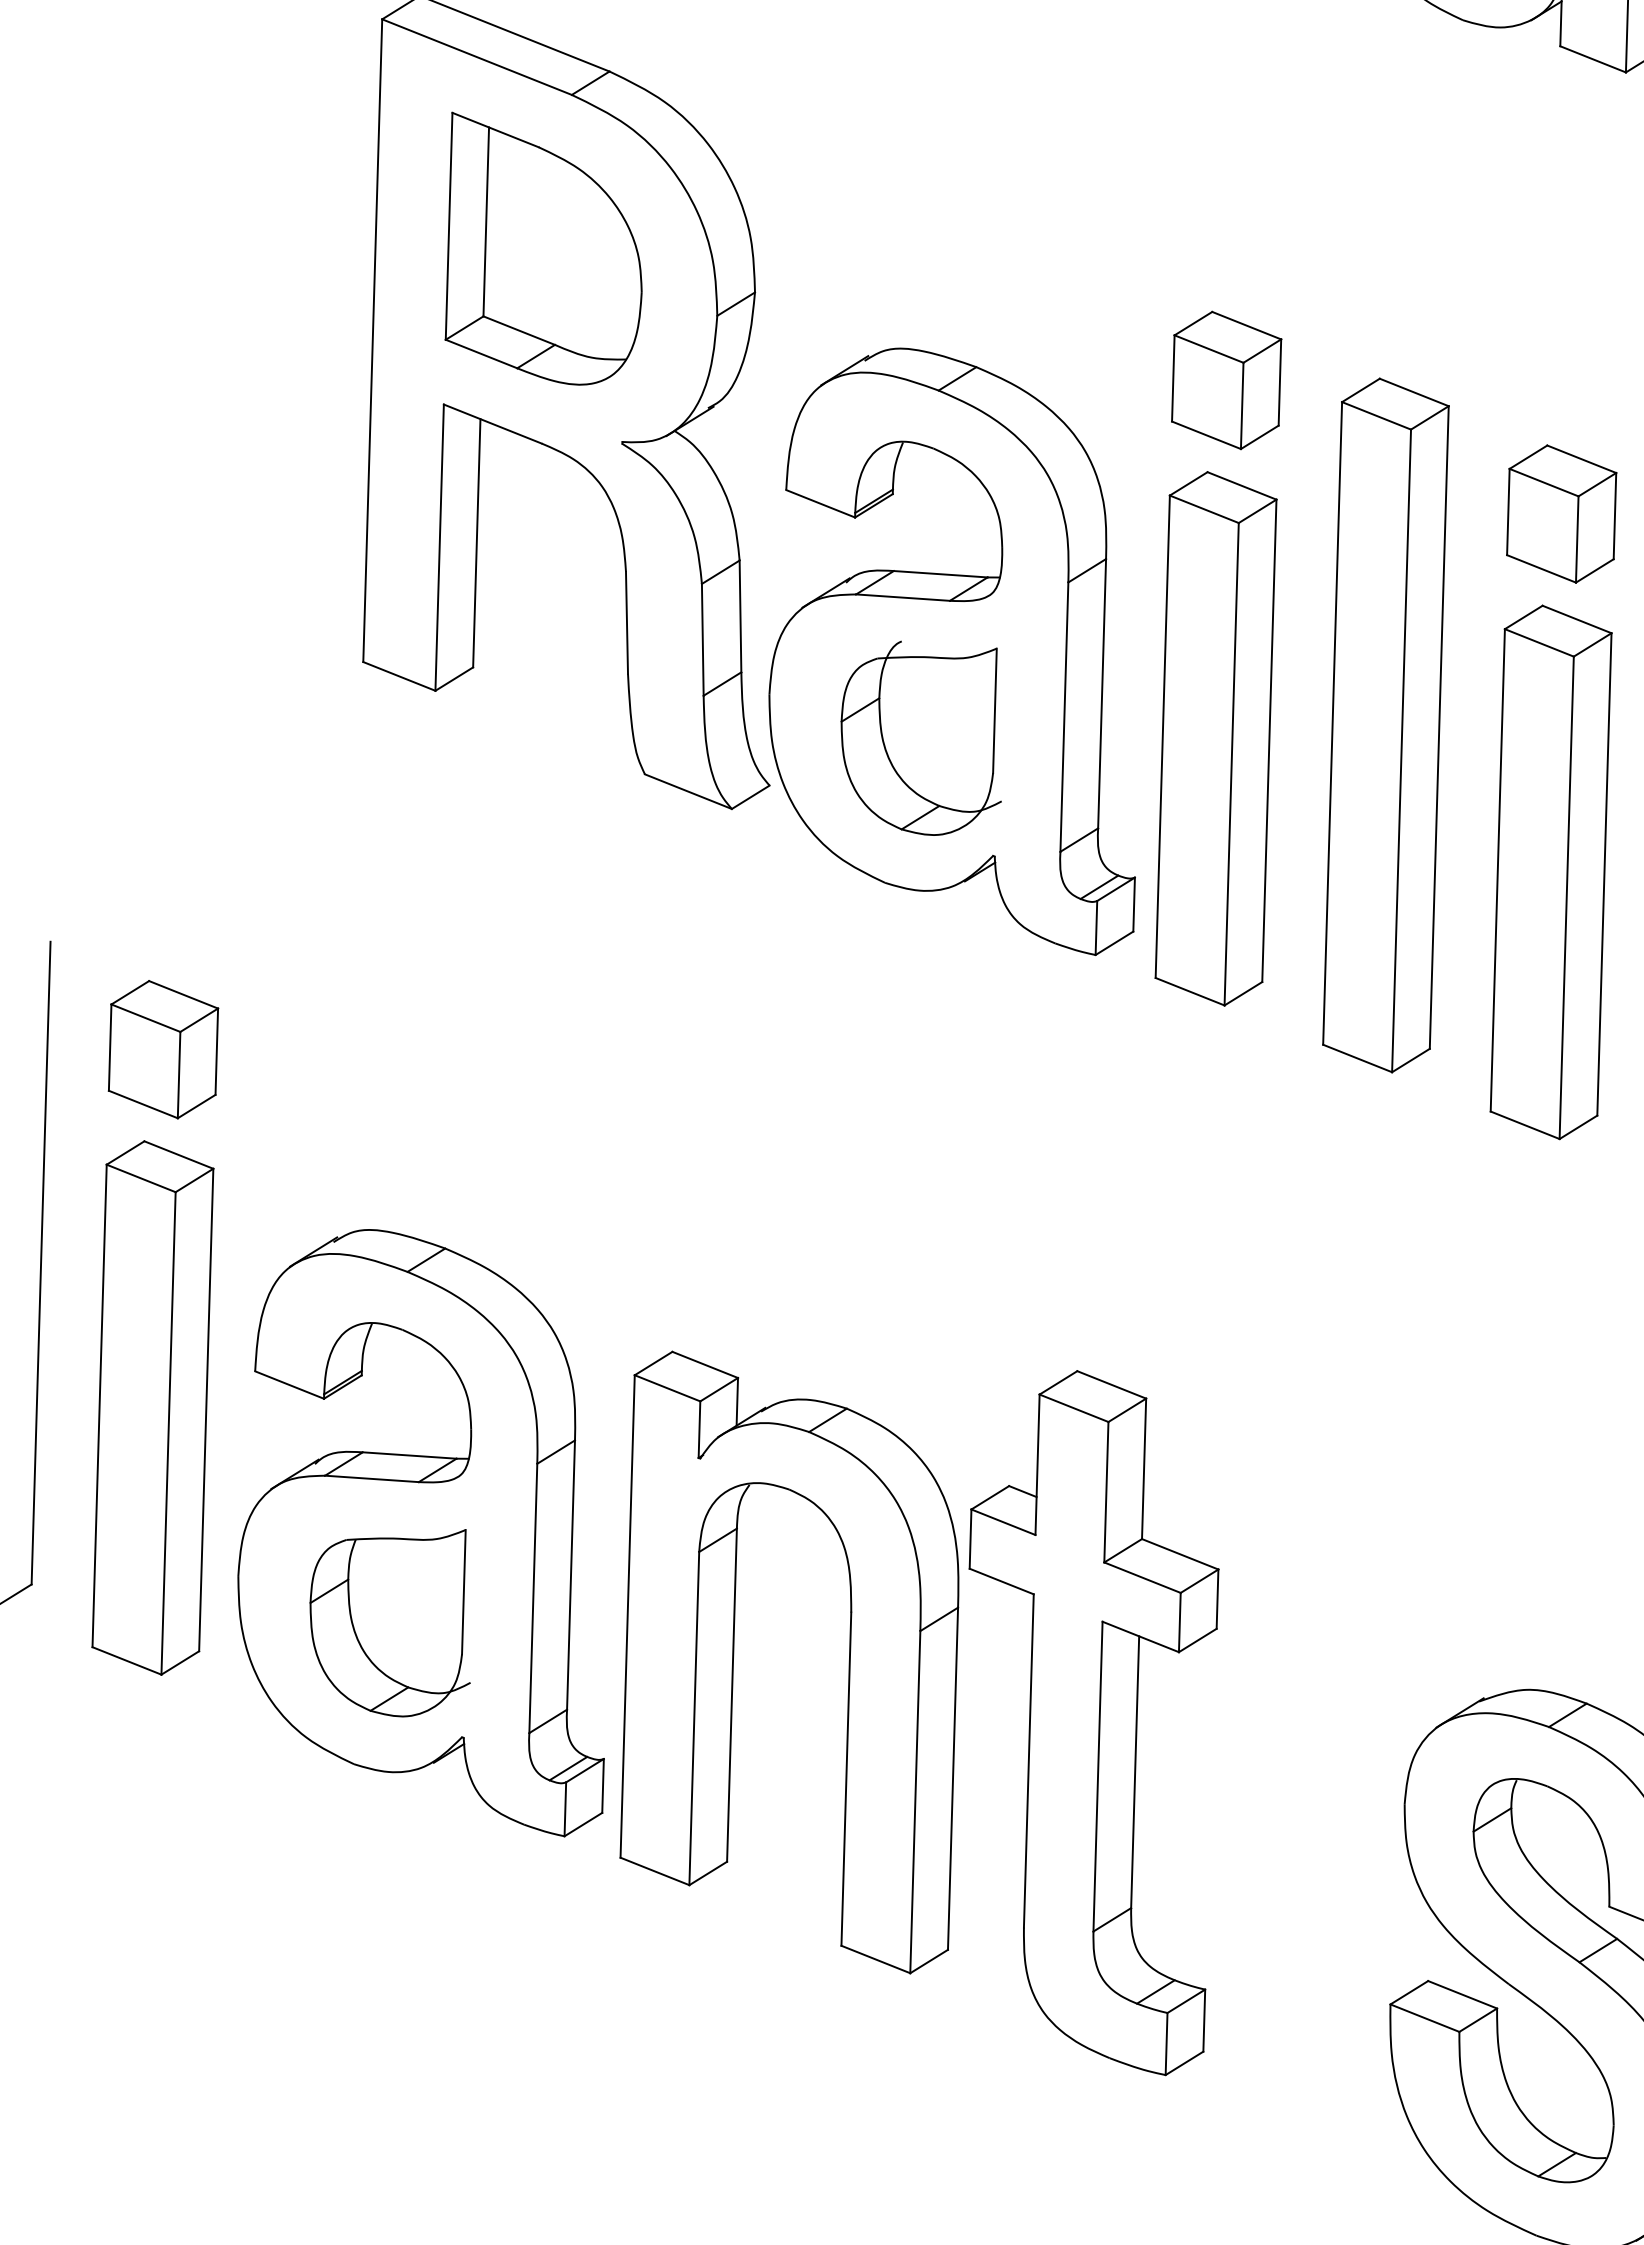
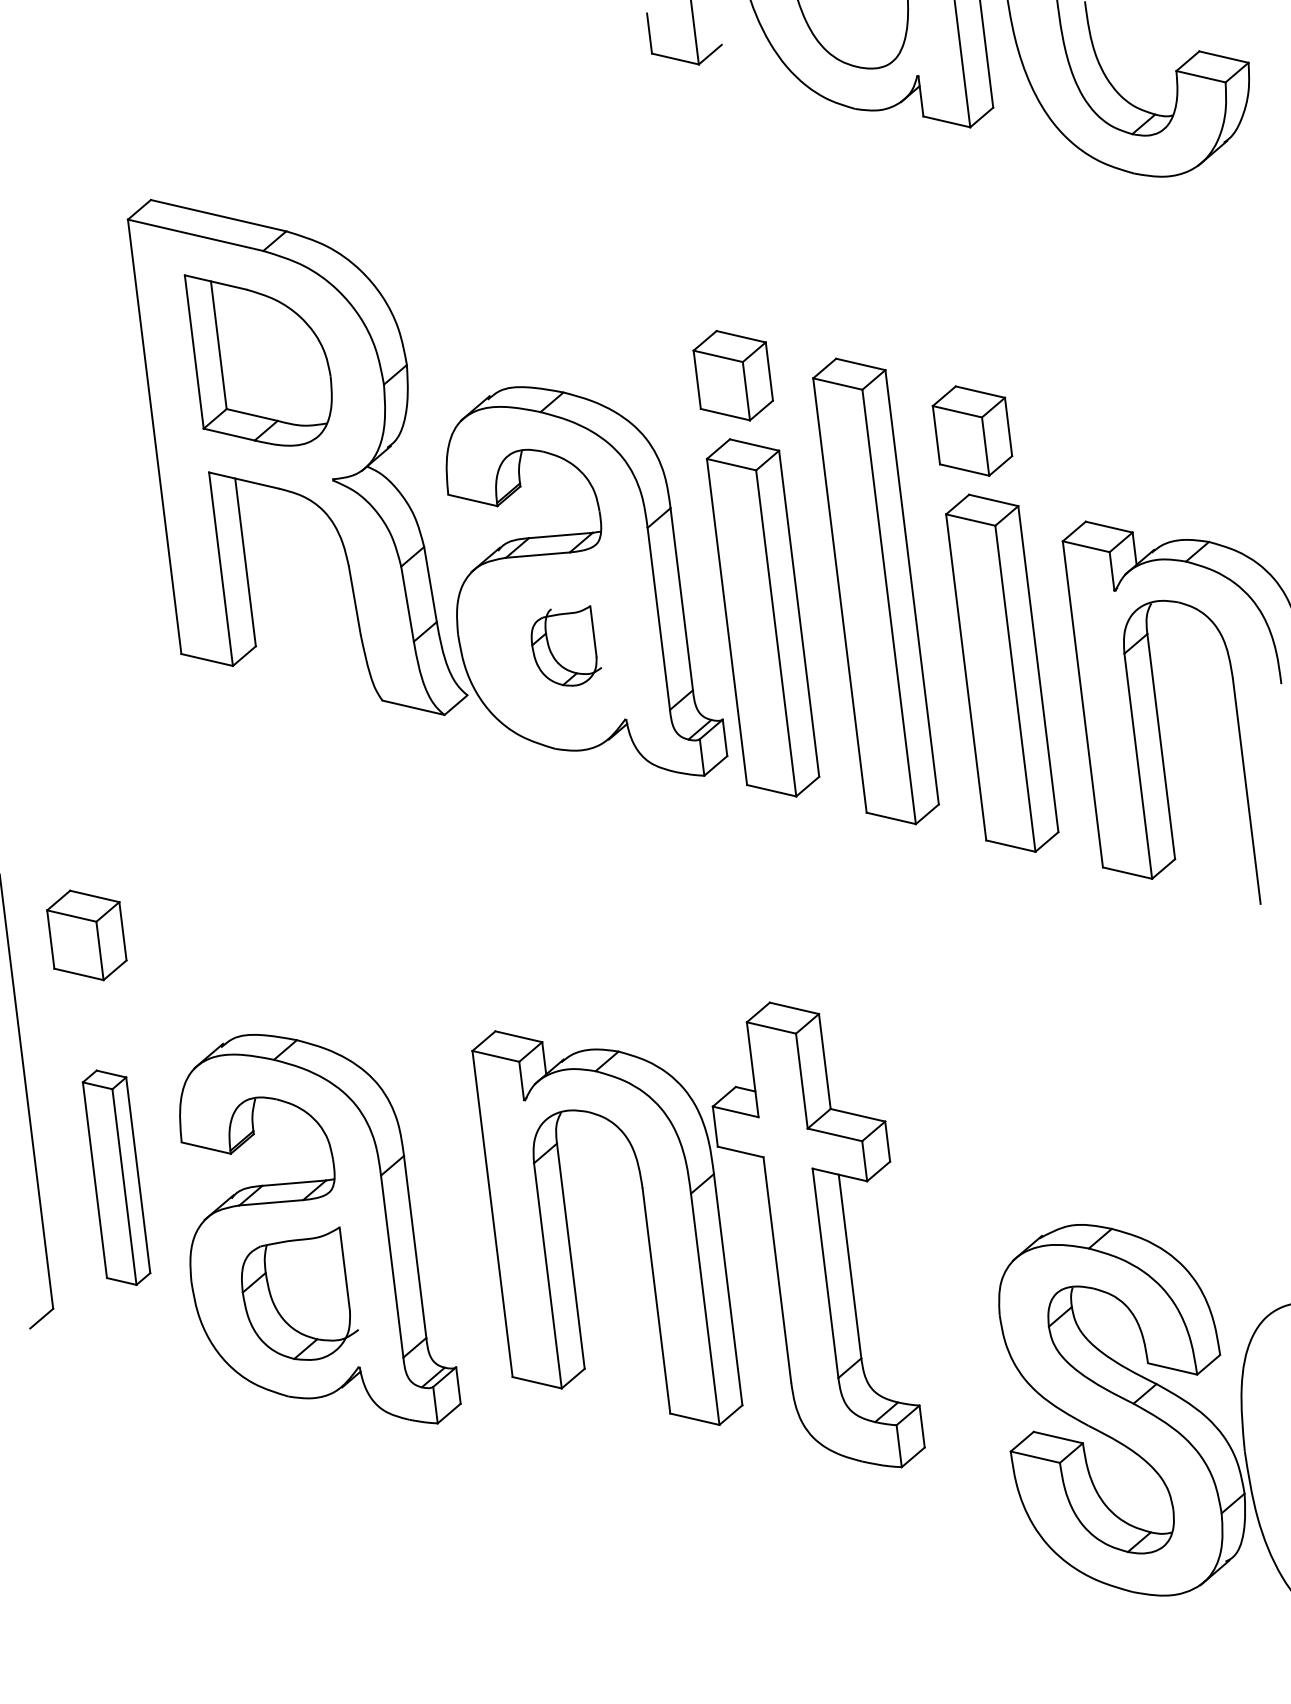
part: (924, 735) -> (566, 645), size x0.6
part: (152, 1407) -> (116, 1177), size x0.6
part: (922, 1691) -> (698, 1234), moved

